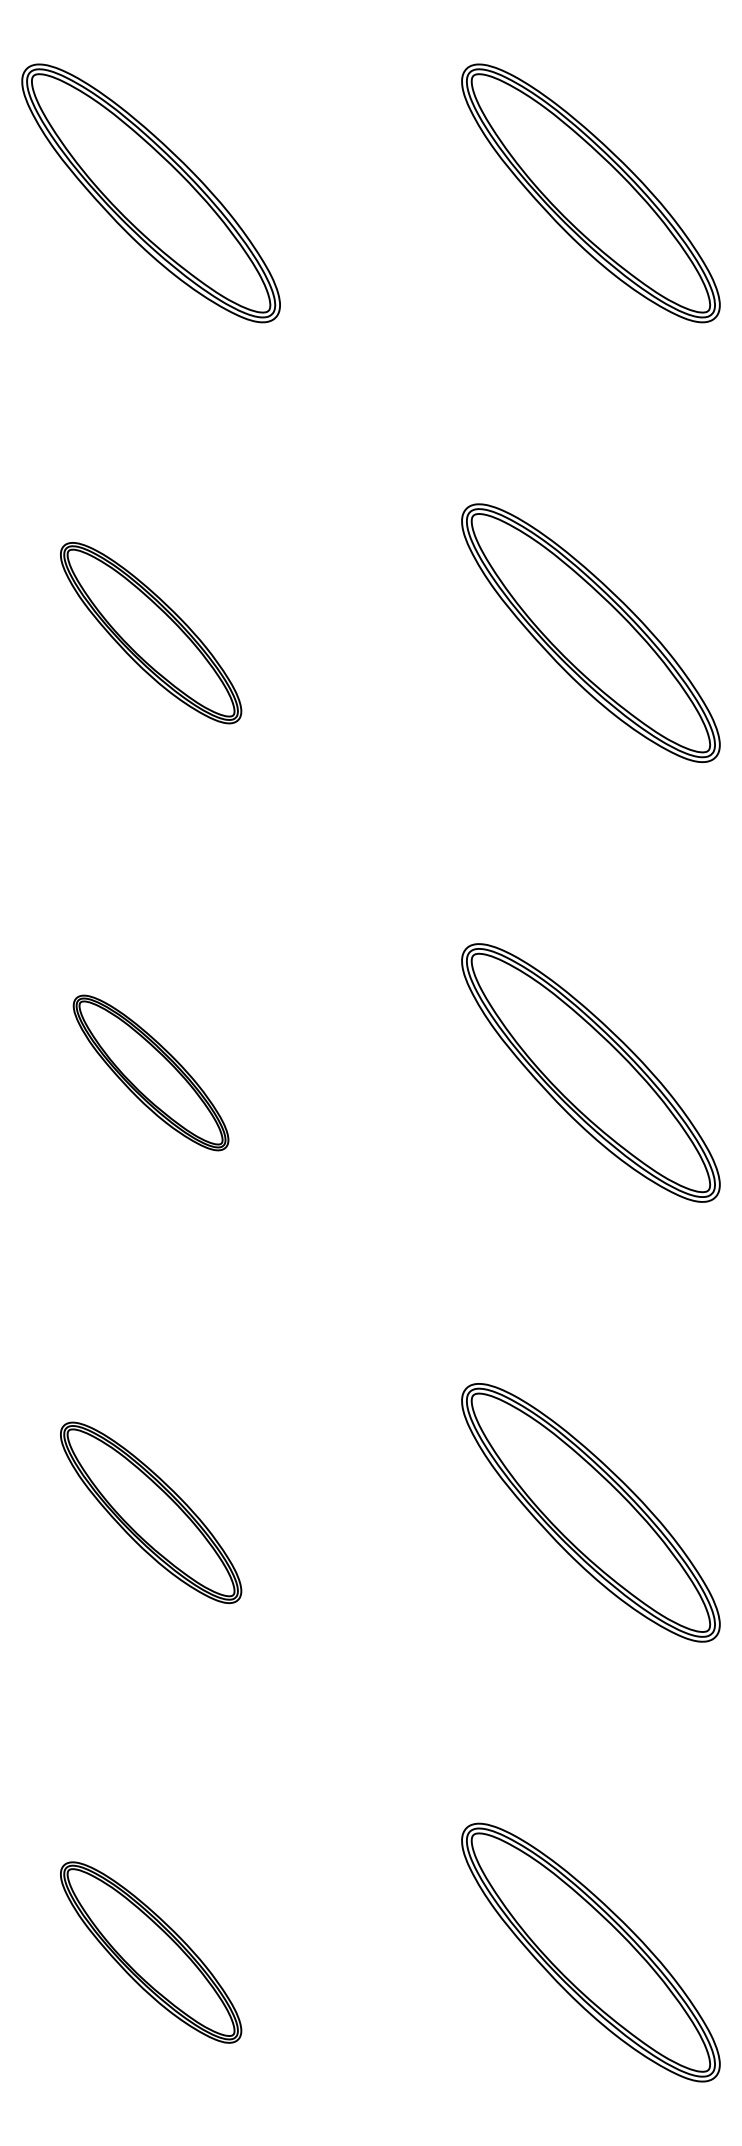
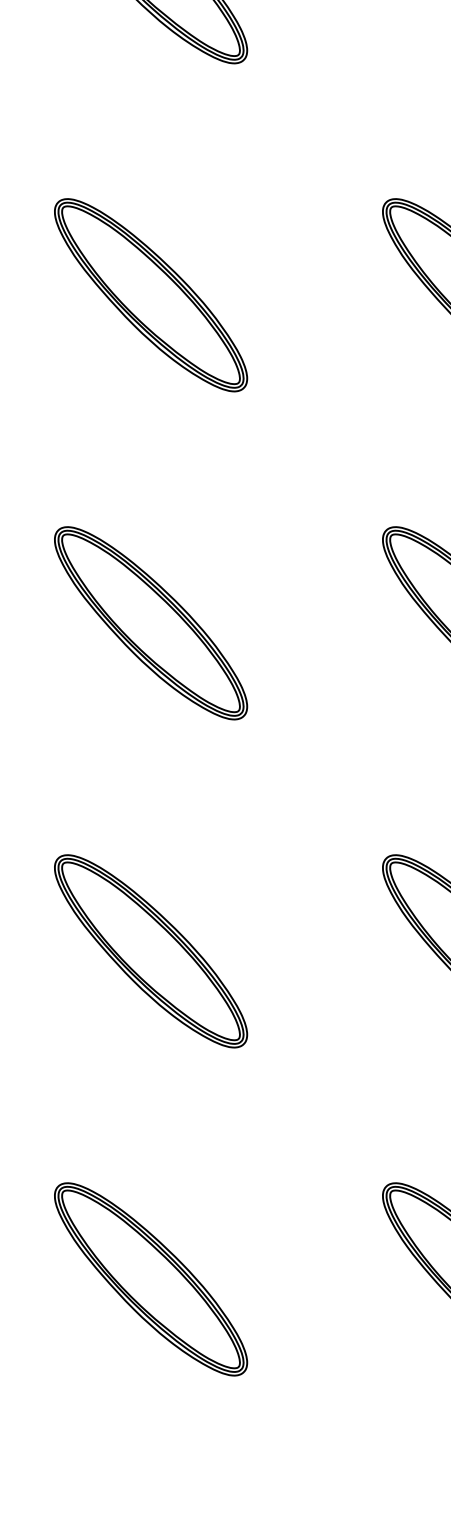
part: (150, 632) -> (150, 294), size x1.43
part: (150, 1072) -> (150, 622), size x1.67
part: (150, 1512) -> (150, 951), size x1.43
part: (150, 1952) -> (150, 1279), size x1.43

